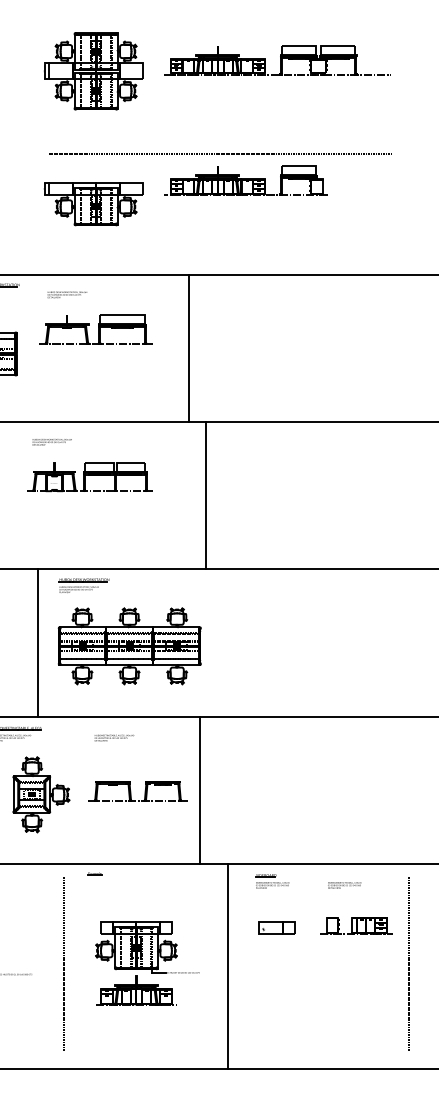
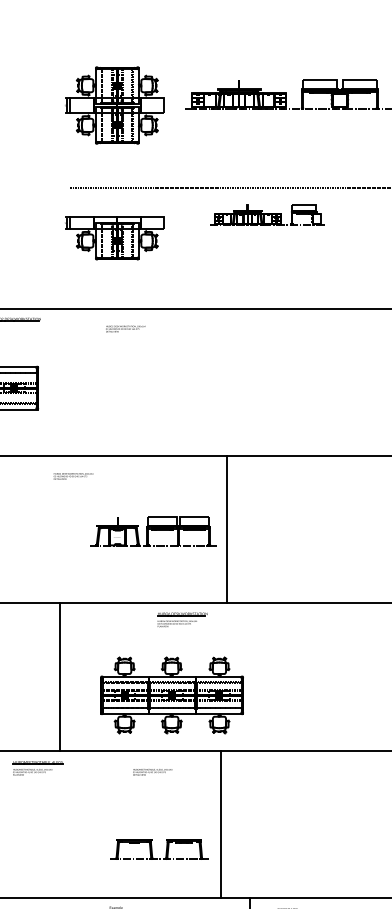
part: (245, 180) -> (266, 214), size x0.7
text: (67, 294) -> (125, 328), moved
part: (95, 329) -> (116, 363), removed
line: (189, 347) -> (210, 381), removed
part: (89, 477) -> (152, 531), moved
part: (83, 585) -> (181, 619), moved
part: (129, 646) -> (171, 695), moved
text: (114, 737) -> (152, 771), moved
part: (137, 791) -> (158, 849), moved
part: (41, 794) -> (62, 828), removed

